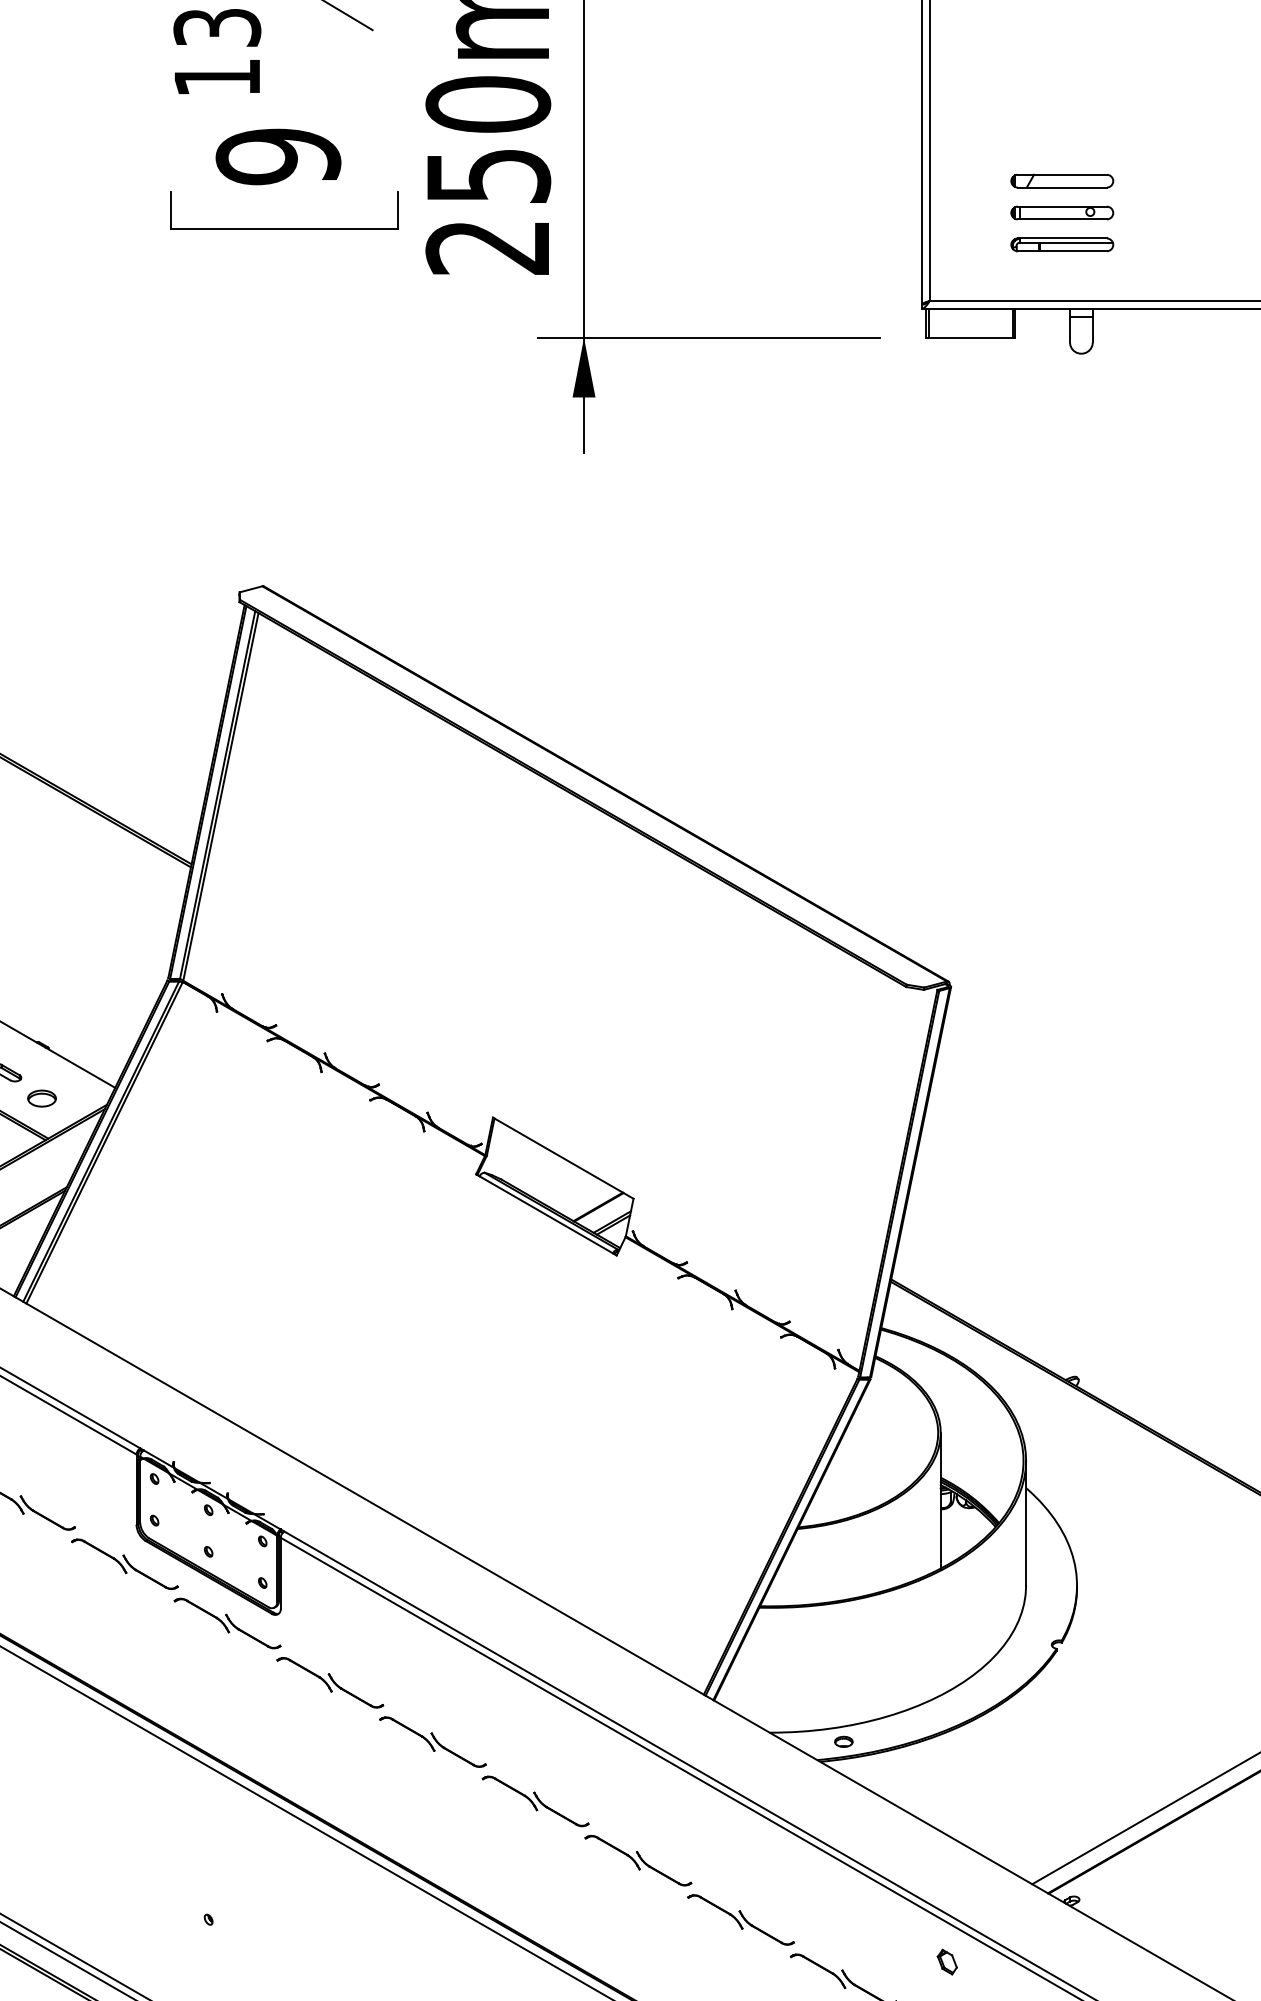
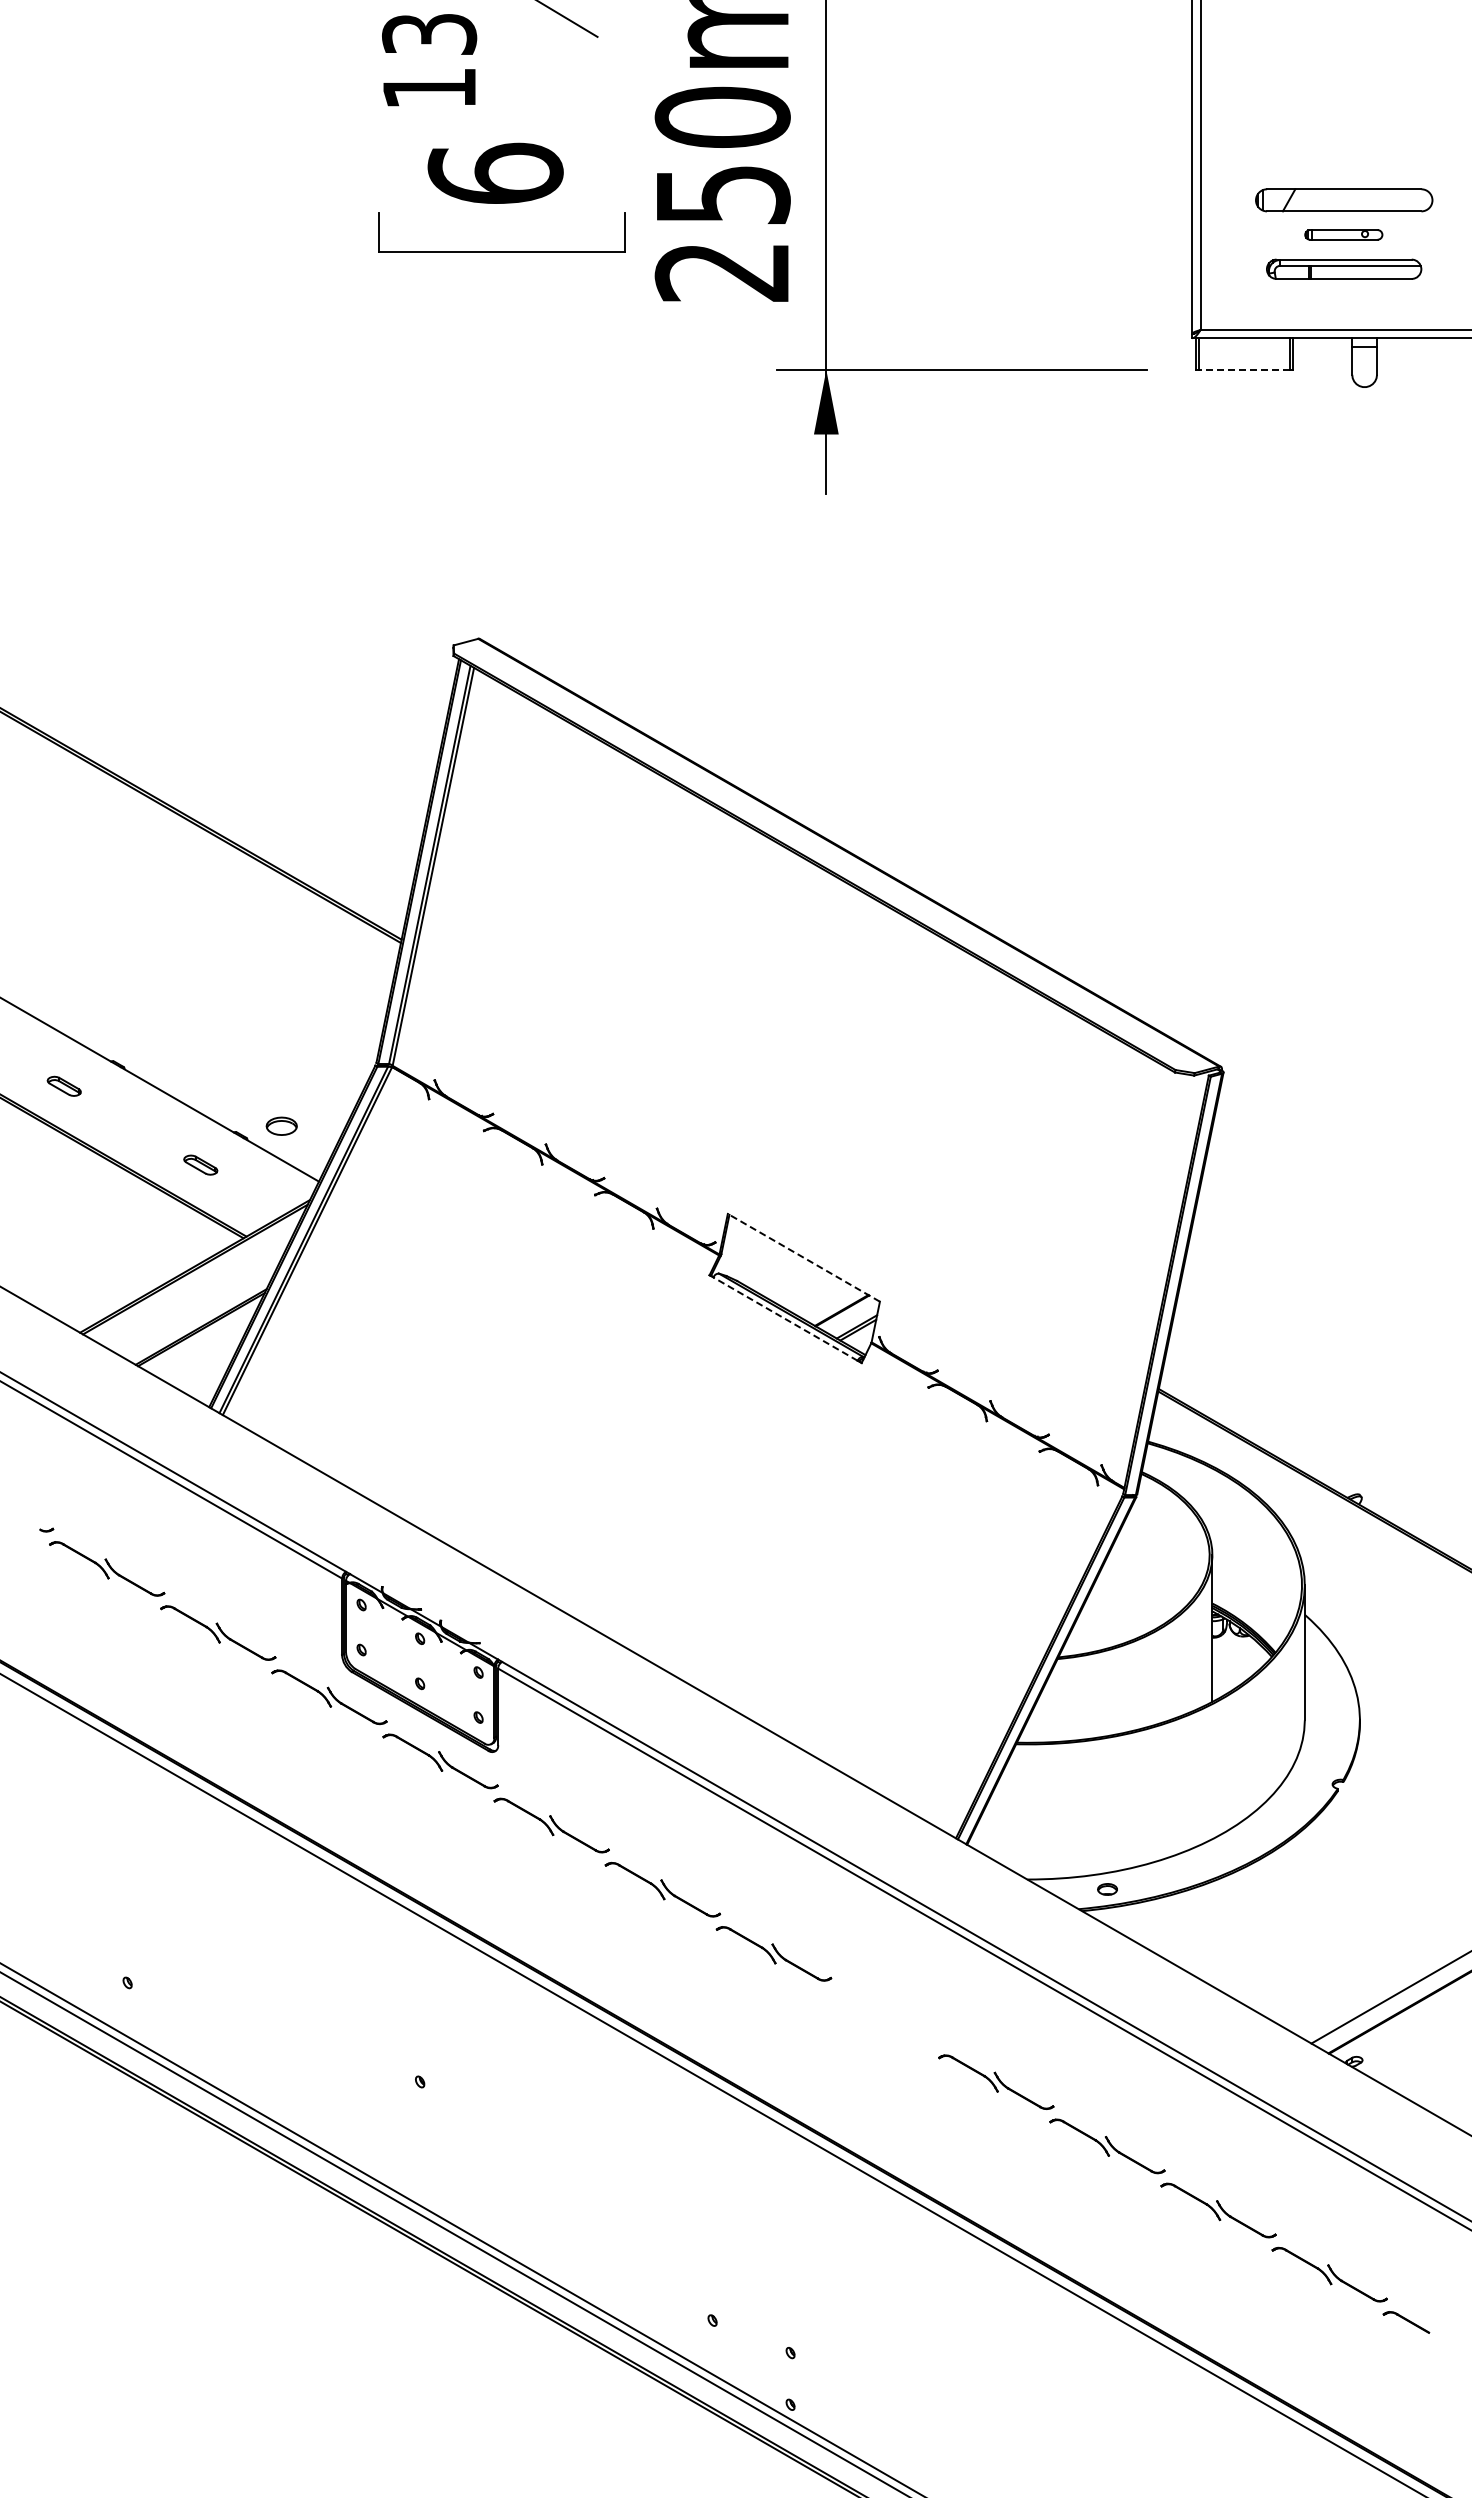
text: (278, 156) -> (495, 173), 9 -> 6
part: (1061, 181) -> (1343, 200), size x1.6
part: (1061, 212) -> (1343, 234), size x0.7
part: (1061, 245) -> (1343, 269), size x1.4
line: (970, 337) -> (1244, 369), solid -> dashed
part: (41, 1097) -> (281, 1125), moved
line: (562, 1157) -> (803, 1257), solid -> dashed
line: (546, 1214) -> (785, 1318), solid -> dashed
part: (638, 1860) -> (885, 2017), removed
part: (947, 1961) -> (1219, 2127), removed

